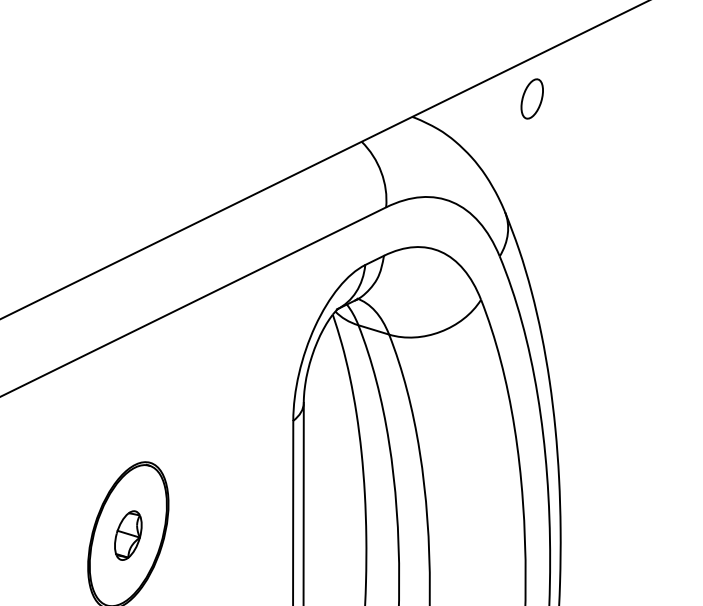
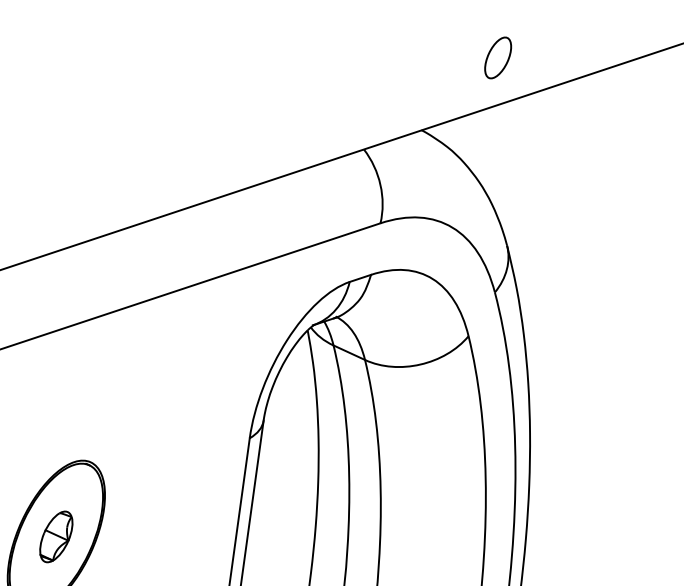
part: (531, 98) -> (497, 57), moved

